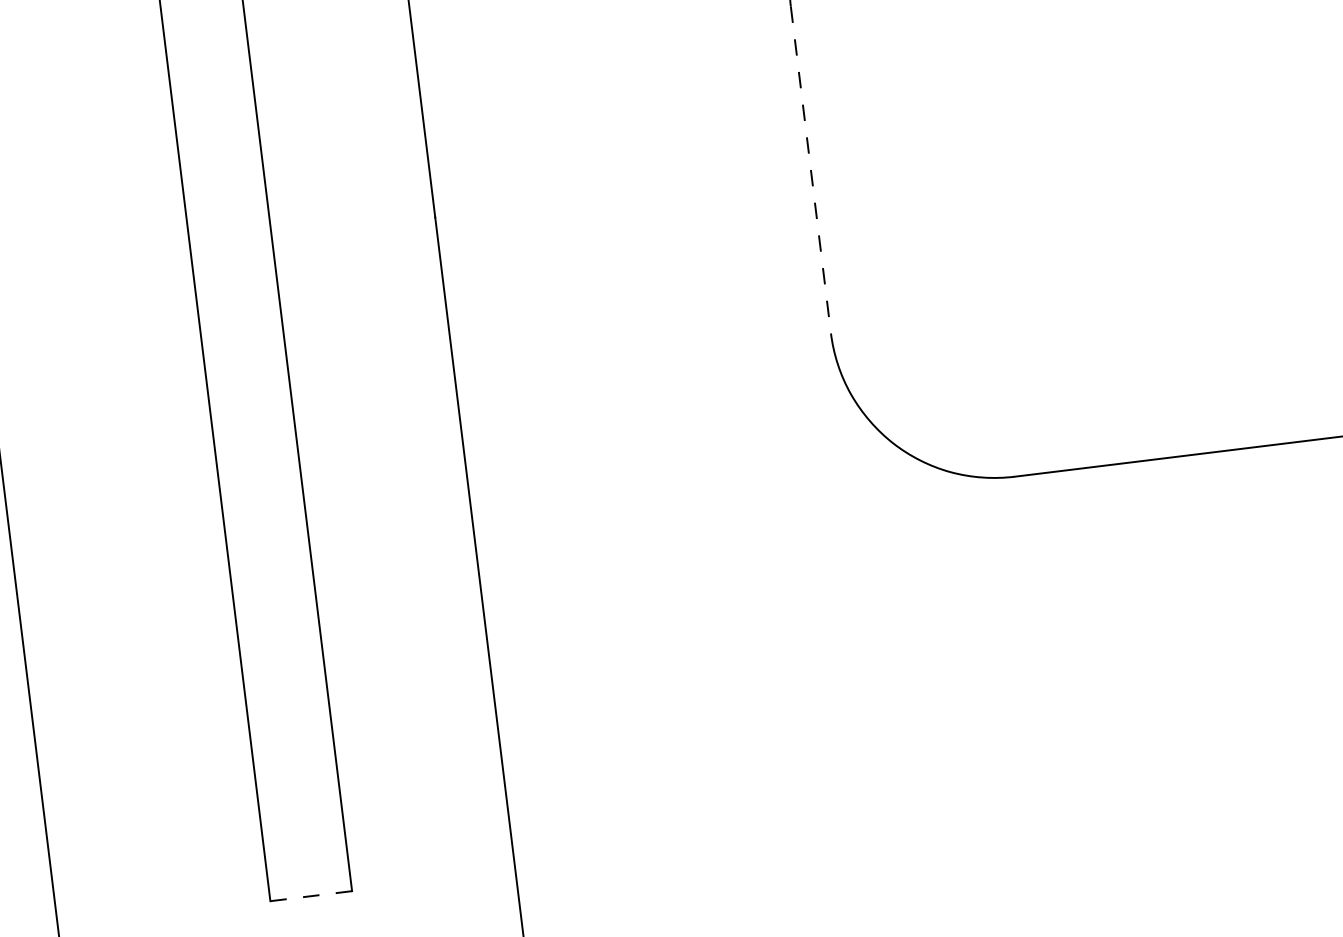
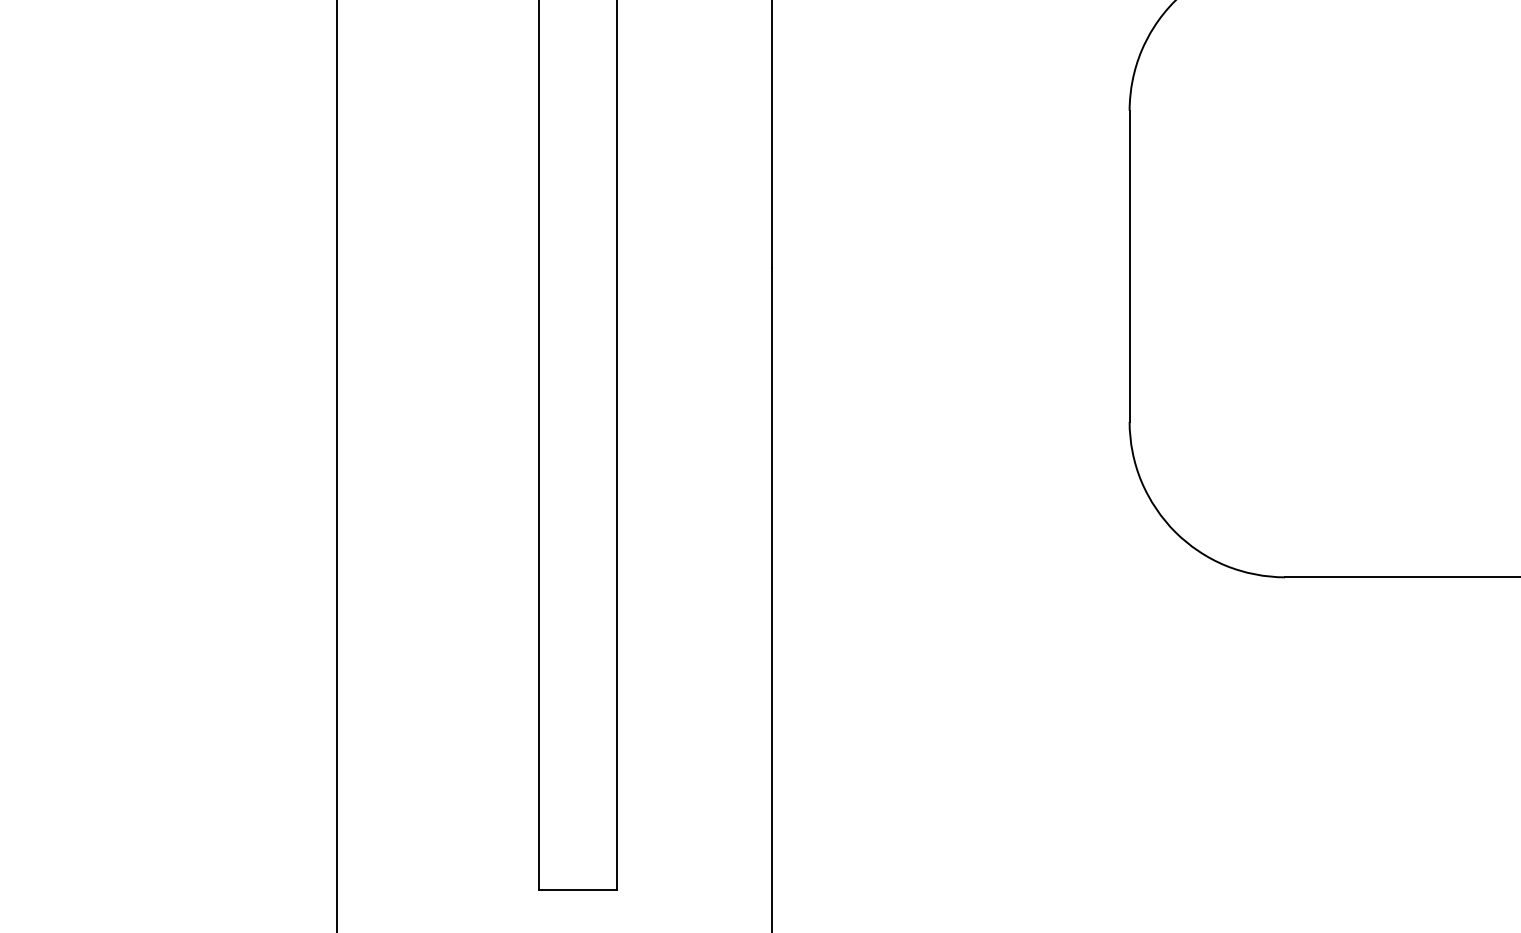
line: (810, 170) -> (1129, 266), dashed -> solid
line: (311, 896) -> (577, 889), dashed -> solid

